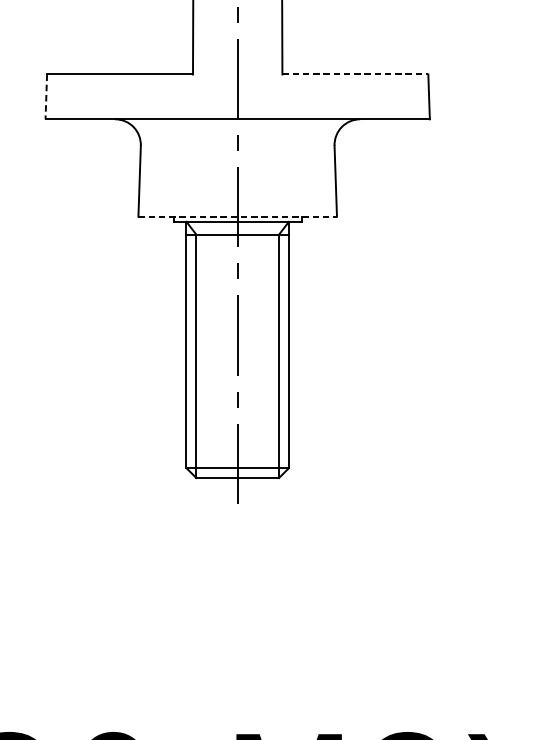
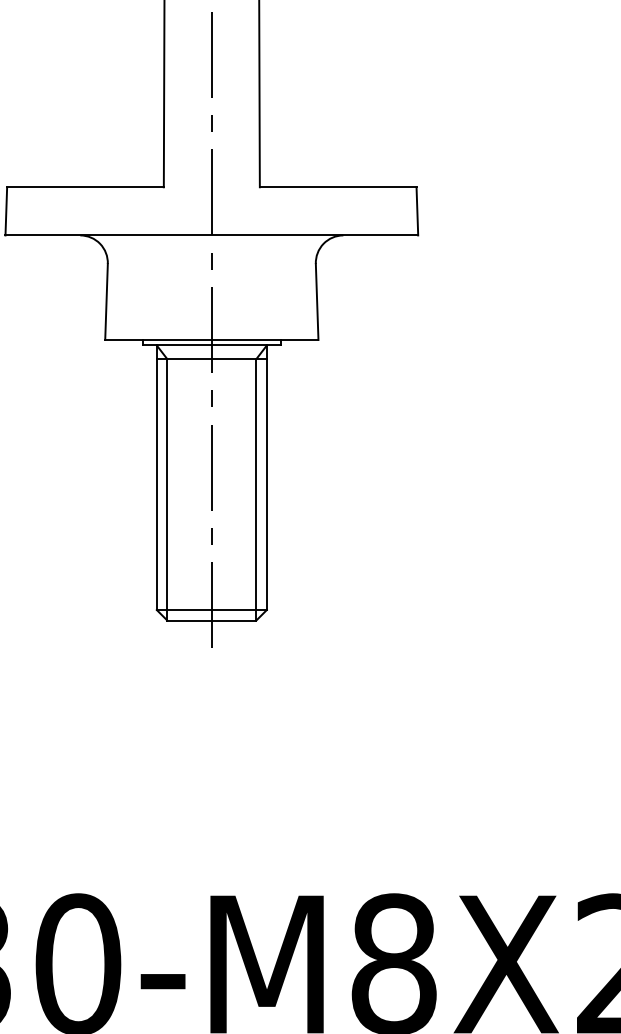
line: (355, 74) -> (338, 187), dashed -> solid
line: (46, 97) -> (6, 211), dashed -> solid
line: (237, 216) -> (211, 339), dashed -> solid

